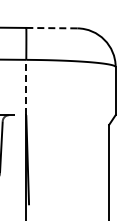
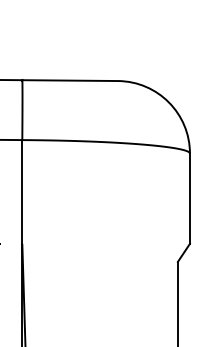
line: (51, 28) -> (69, 81), dashed -> solid
line: (26, 87) -> (22, 191), dashed -> solid

